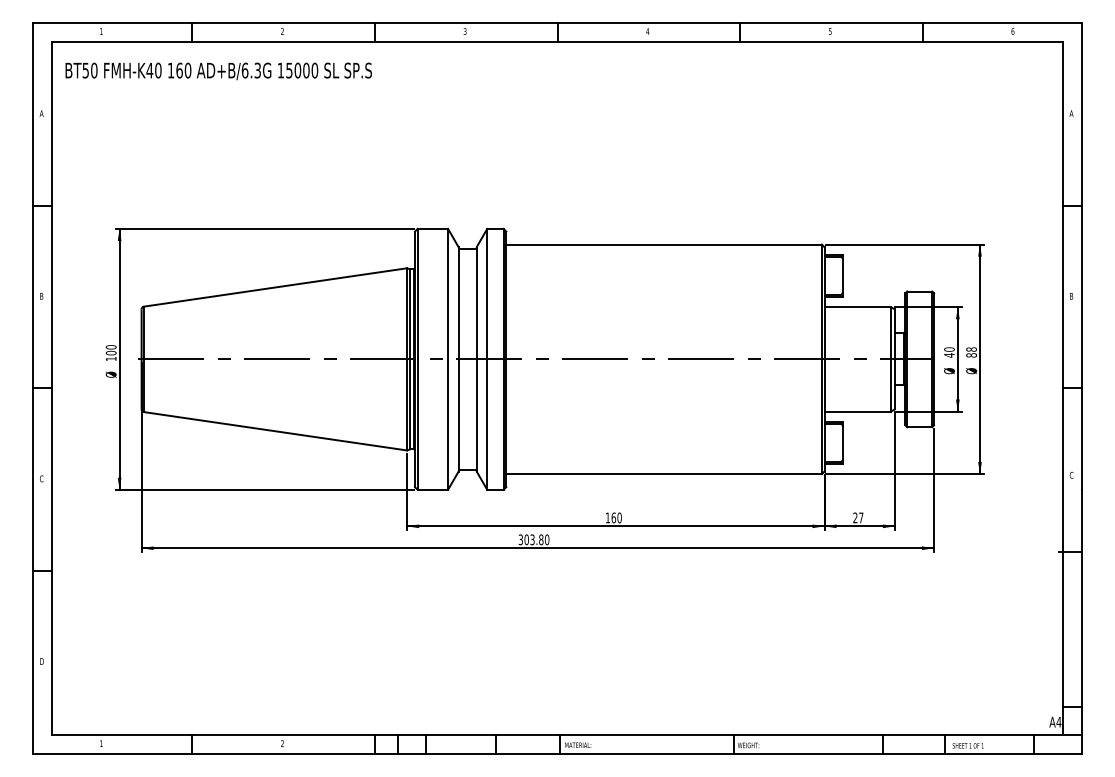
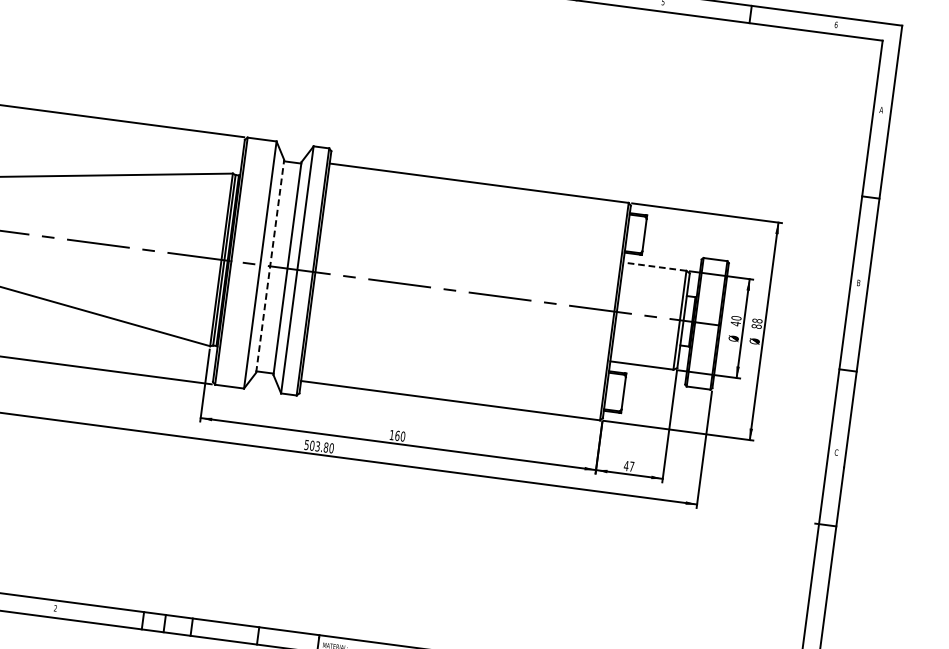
line: (857, 307) -> (654, 266), solid -> dashed
line: (458, 358) -> (270, 265), solid -> dashed
text: (855, 517) -> (626, 465), 27 -> 47
text: (520, 539) -> (306, 444), 303.80 -> 503.80

